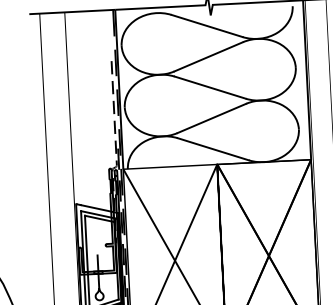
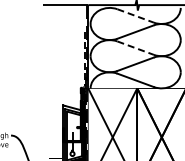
line: (208, 26) -> (136, 16), solid -> dashed
line: (211, 88) -> (136, 48), solid -> dashed

